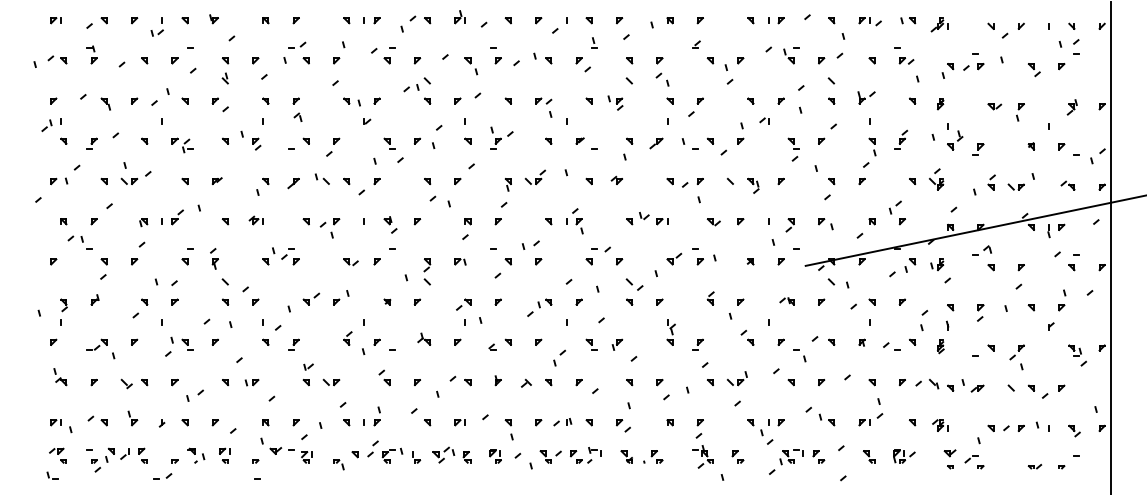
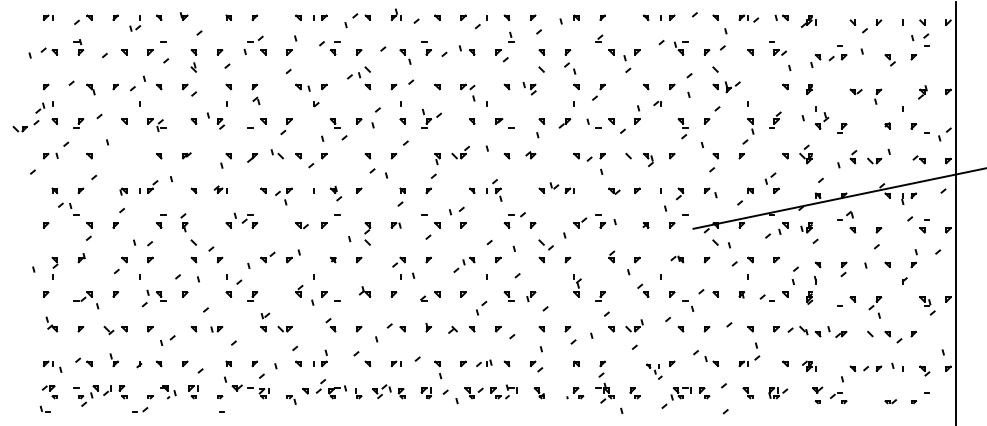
part: (866, 98) -> (732, 87), moved
part: (135, 178) -> (25, 126), moved
part: (760, 431) -> (654, 371), size x0.7
part: (653, 457) -> (575, 393), moved

